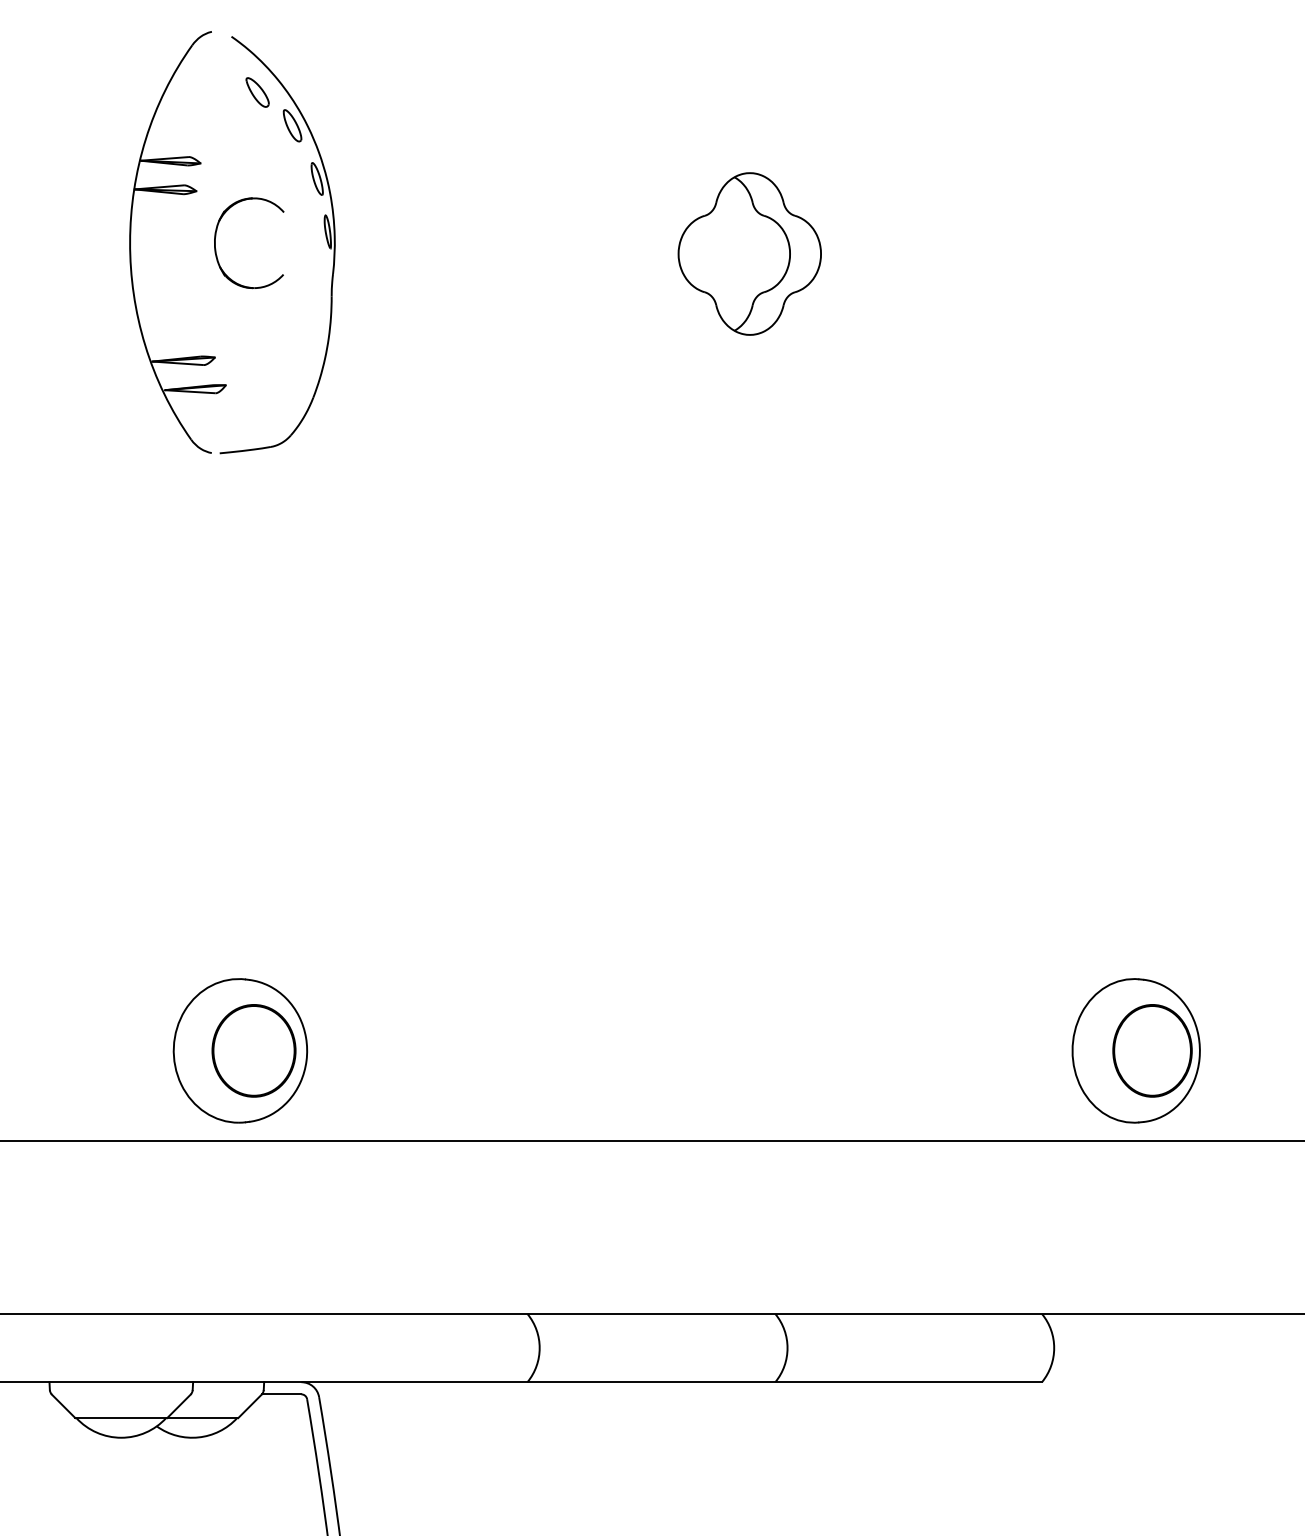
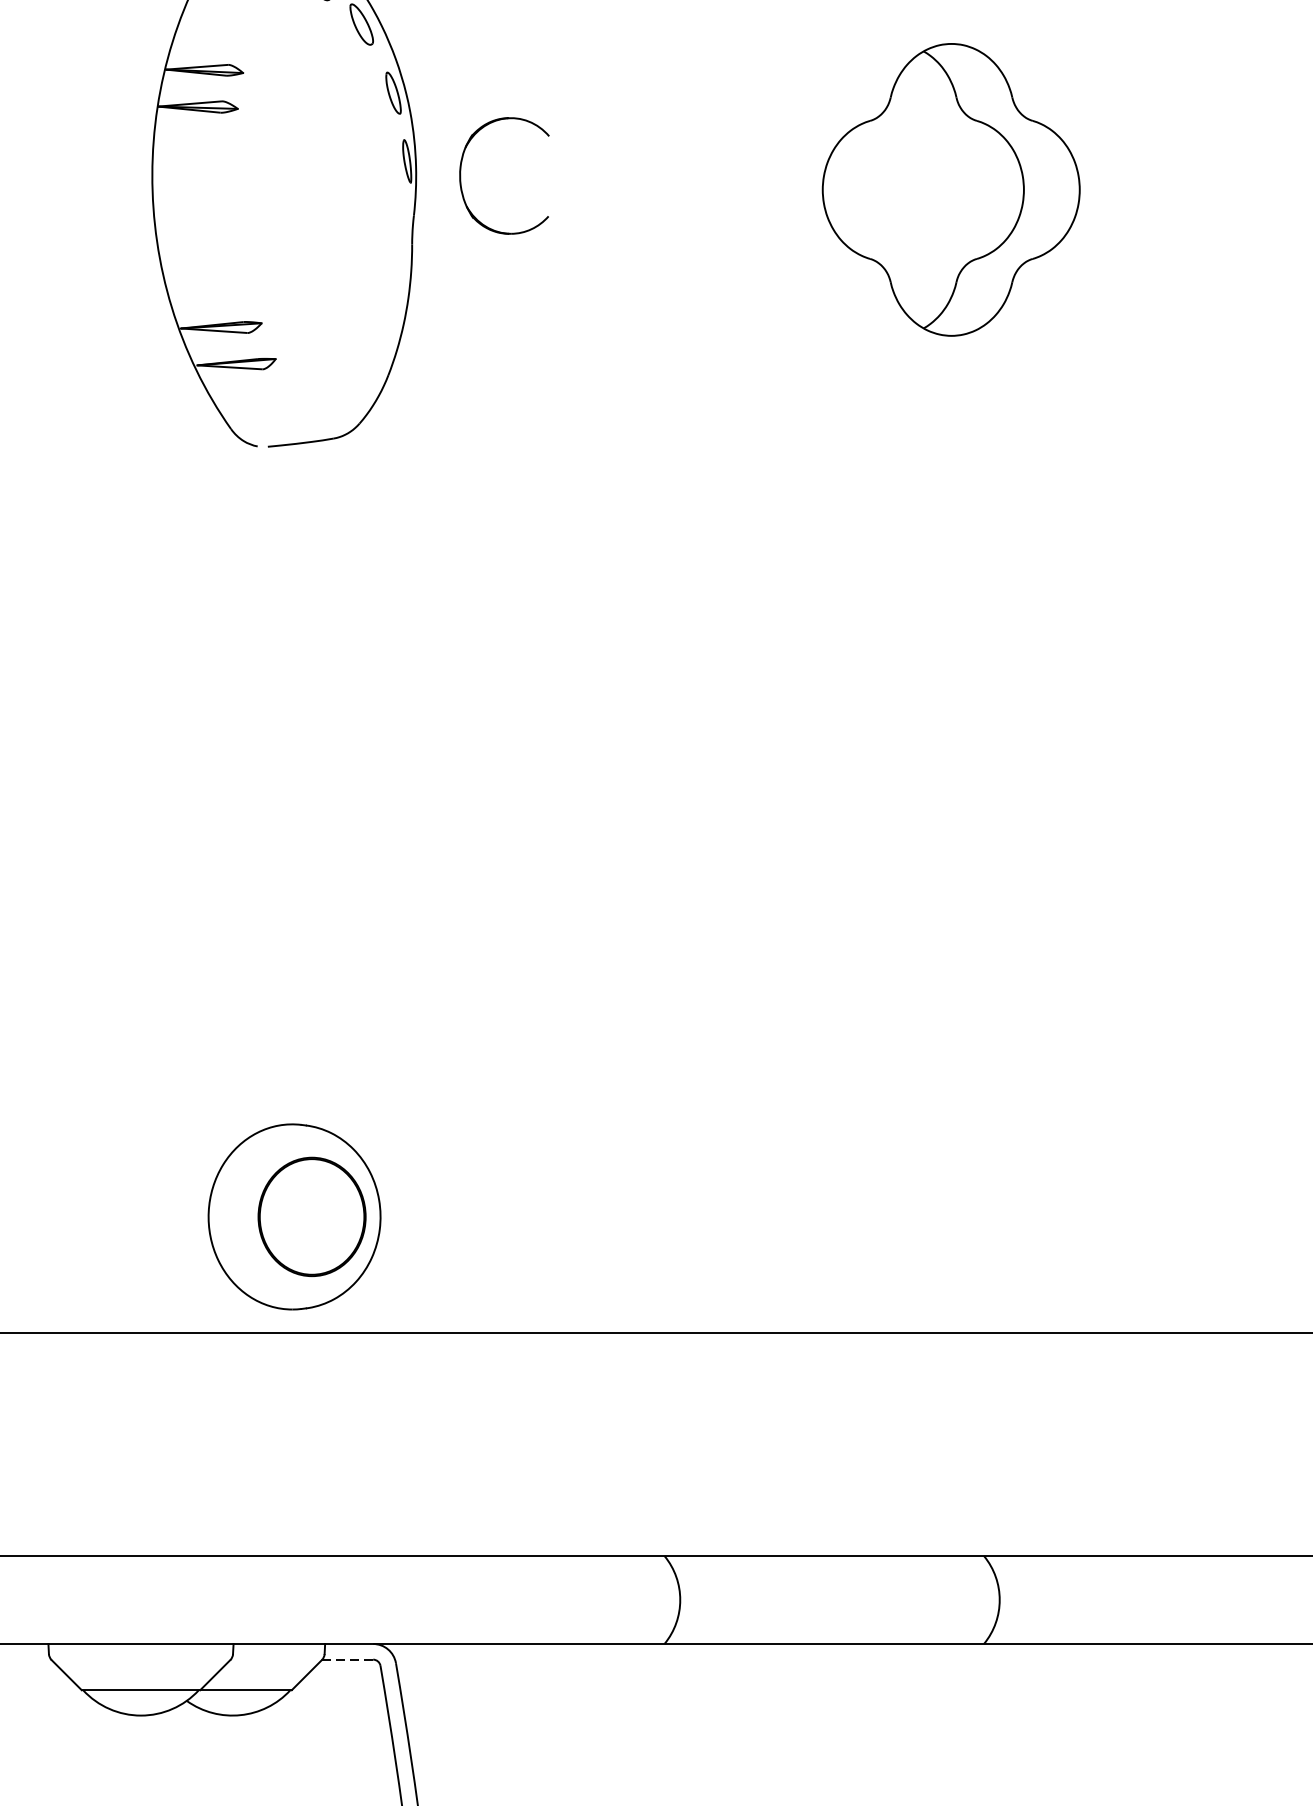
part: (216, 249) -> (462, 184), moved
part: (749, 253) -> (950, 189), size x1.4
line: (281, 1394) -> (347, 1659), solid -> dashed

